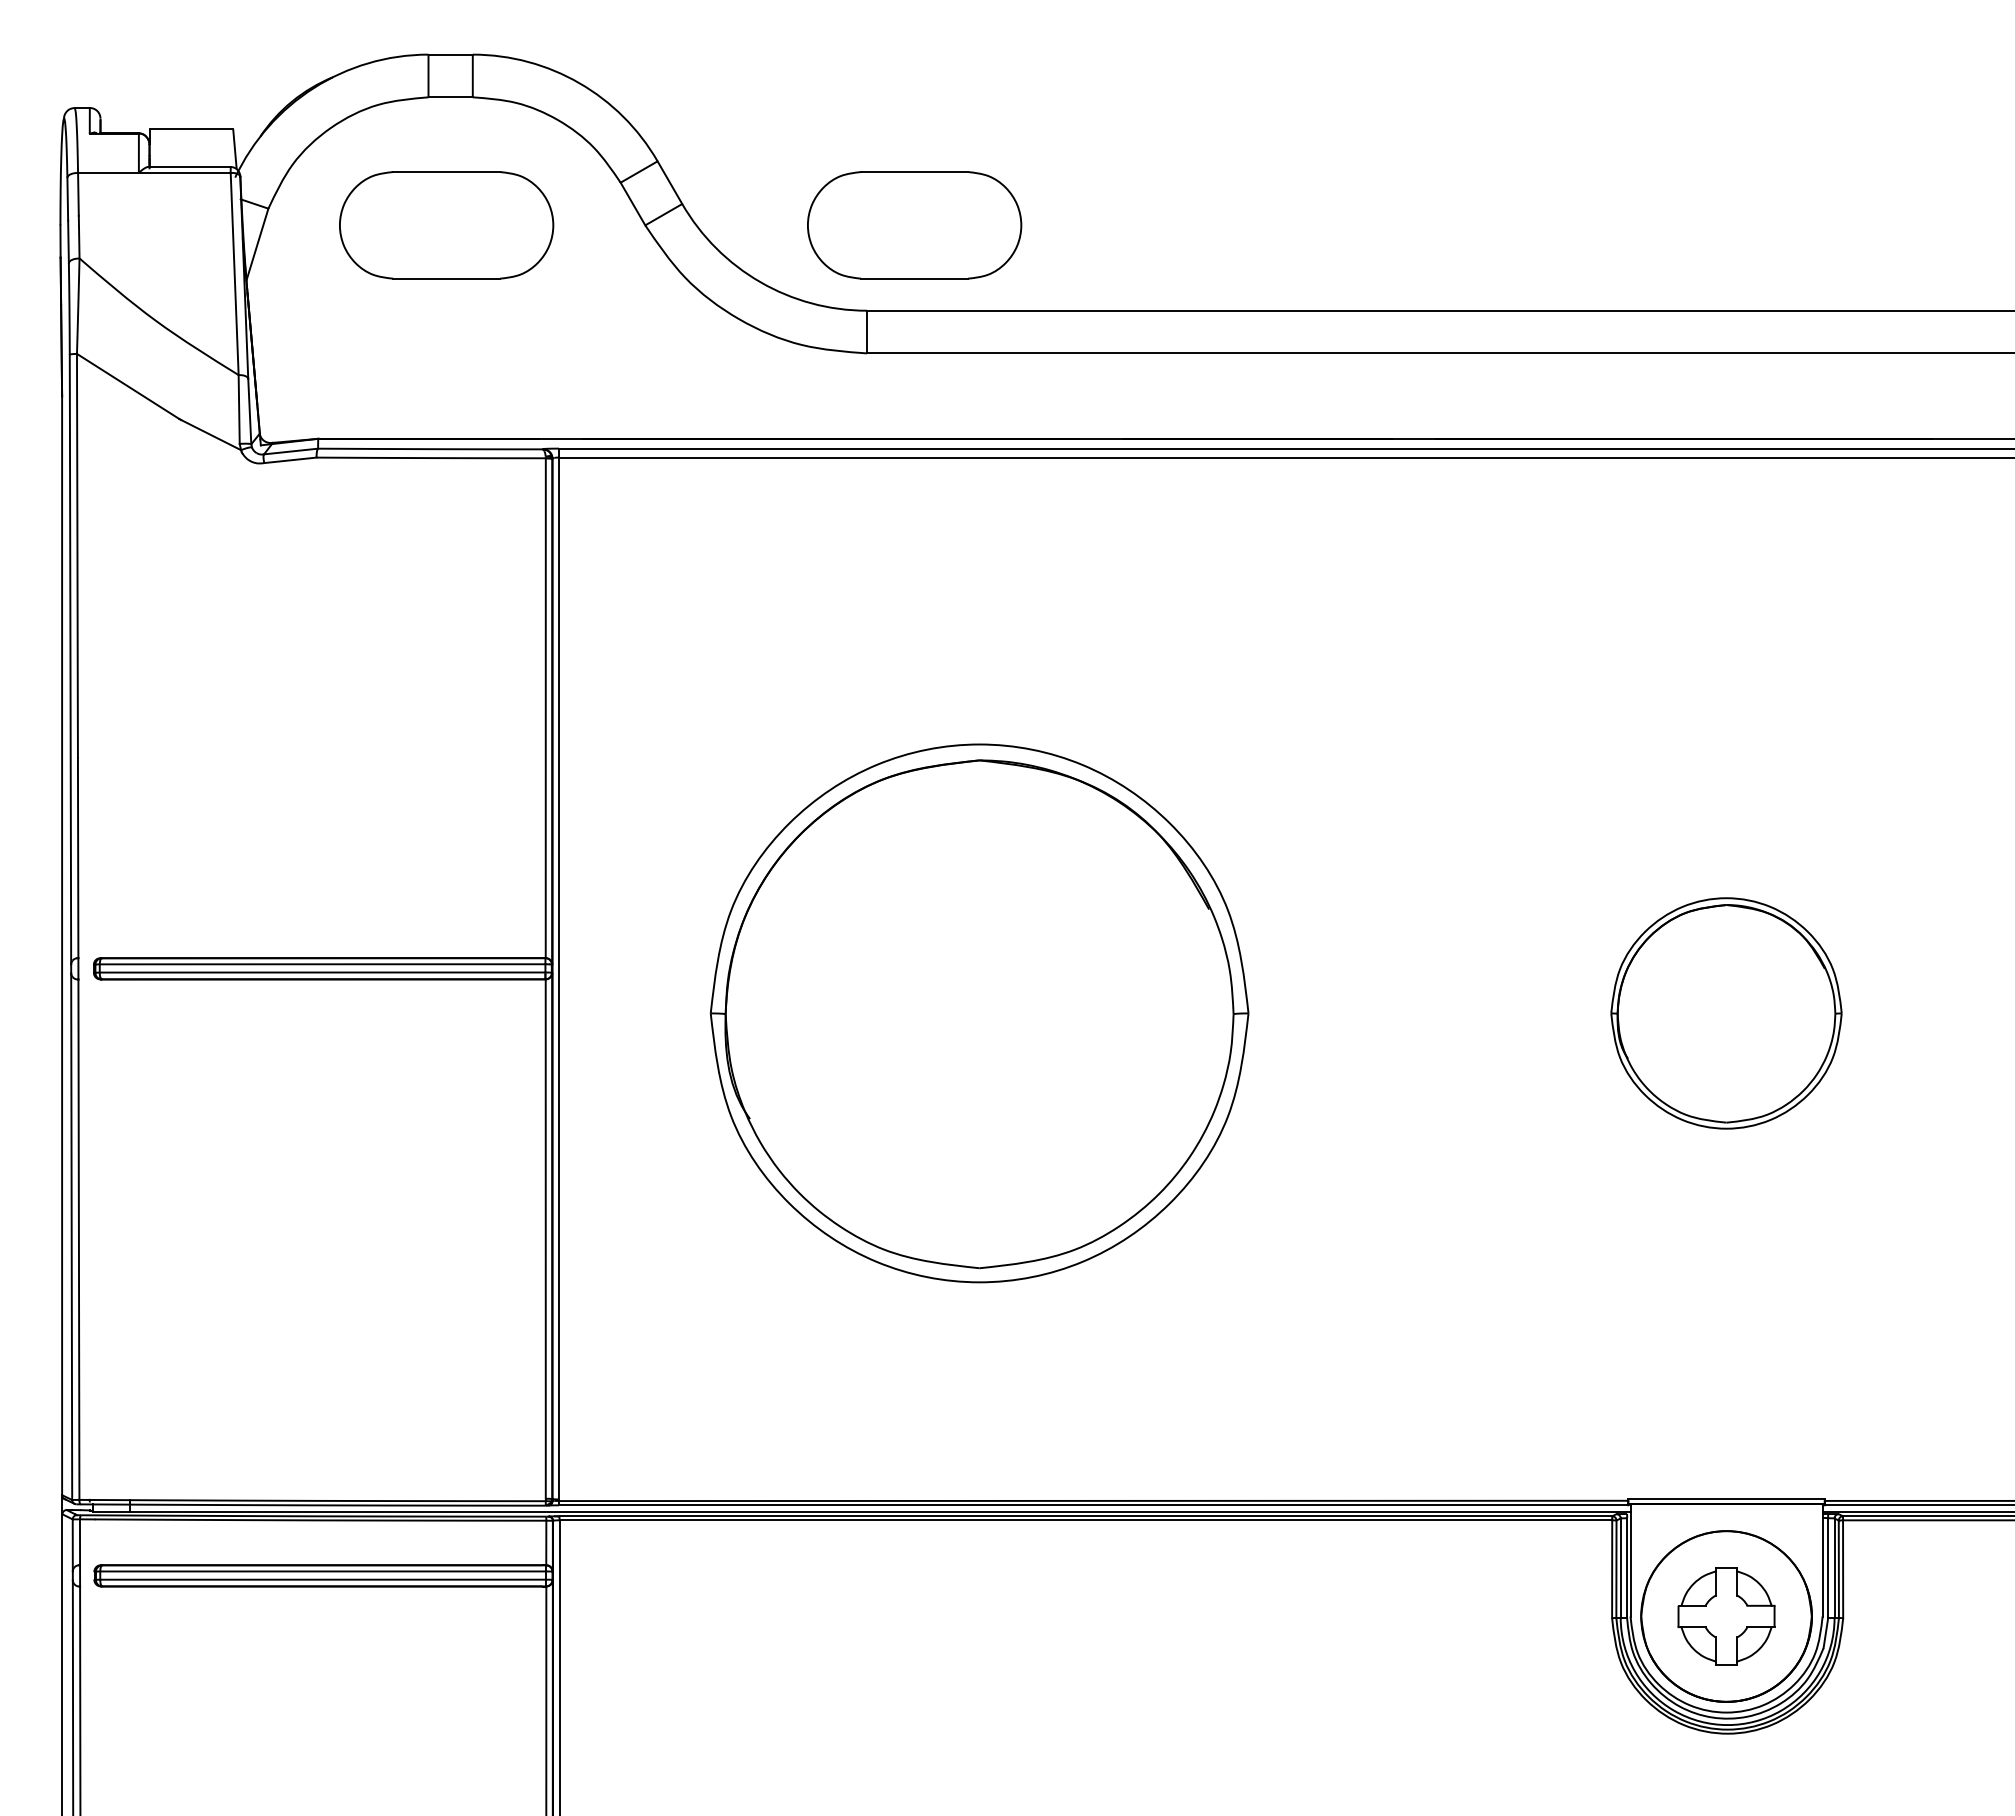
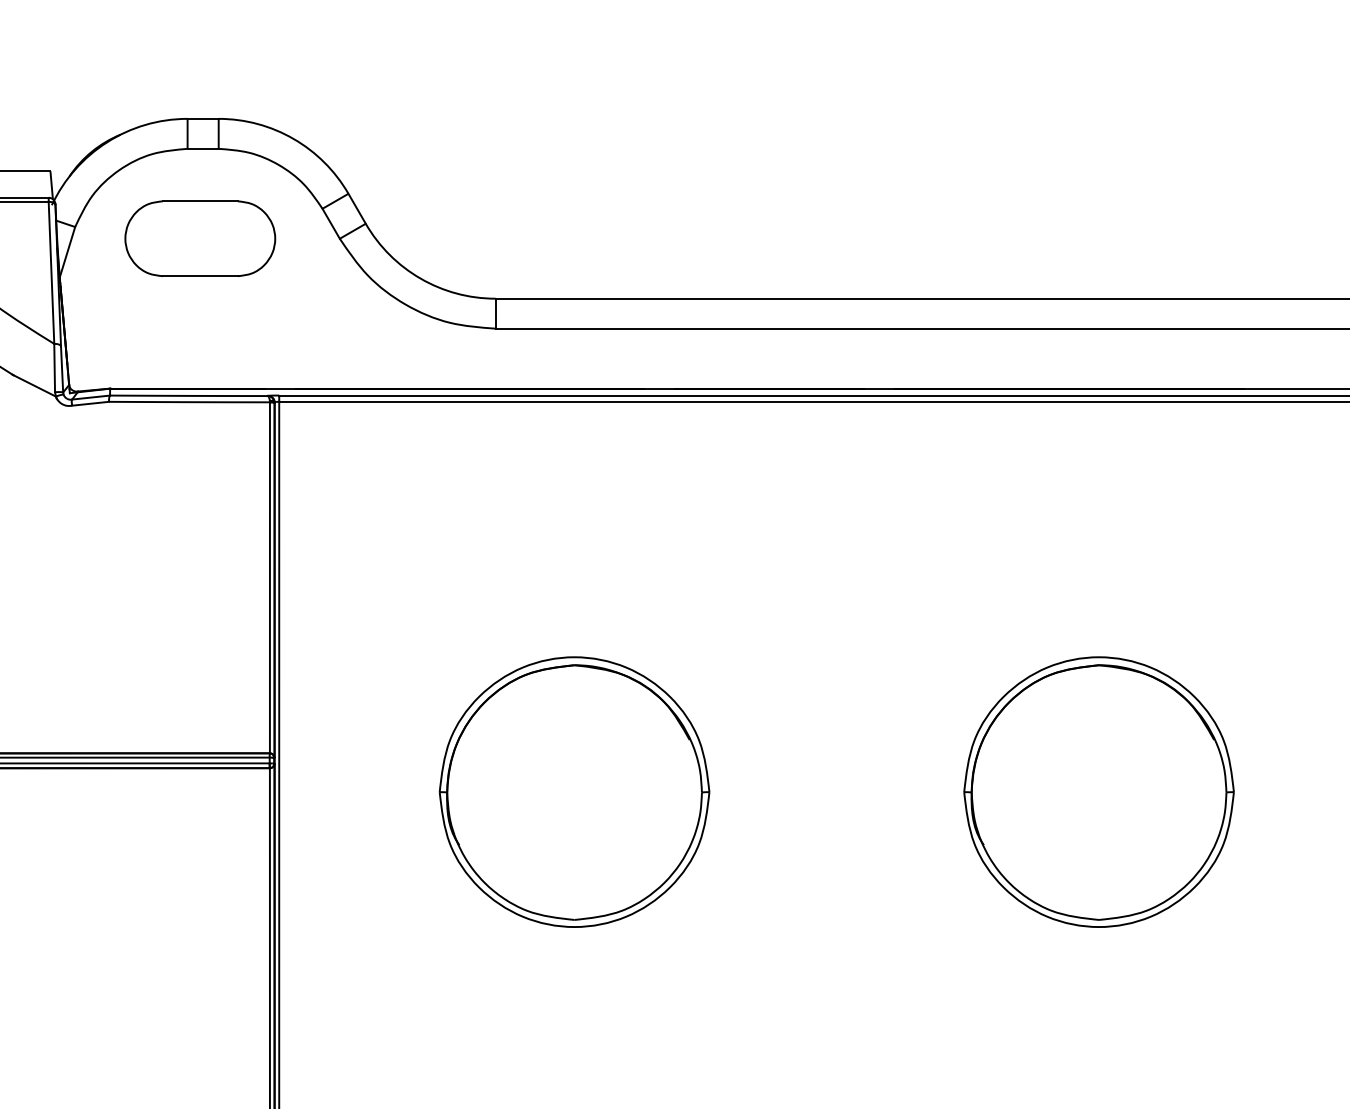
part: (914, 225) -> (528, 238), removed
part: (979, 1013) -> (574, 792), size x0.71
part: (1726, 1013) -> (1099, 792), size x1.67

